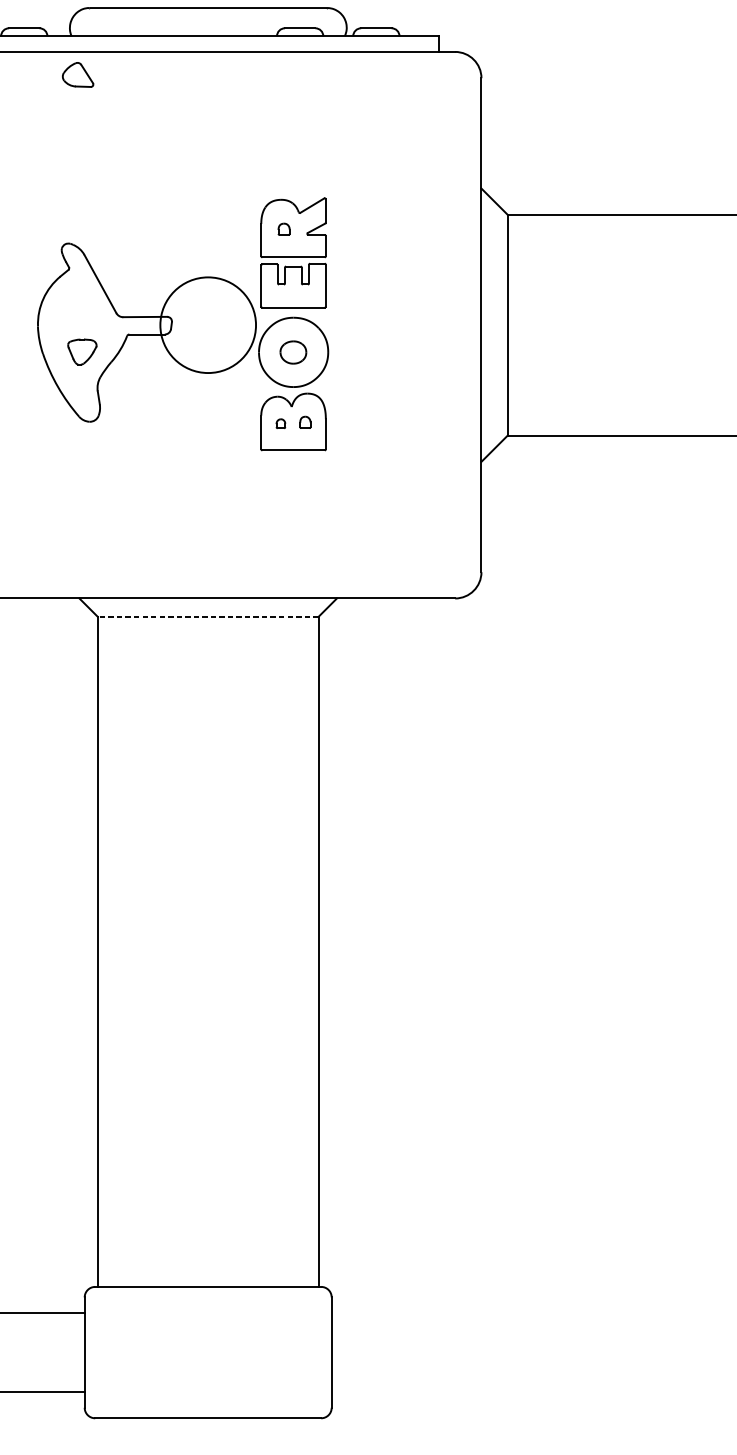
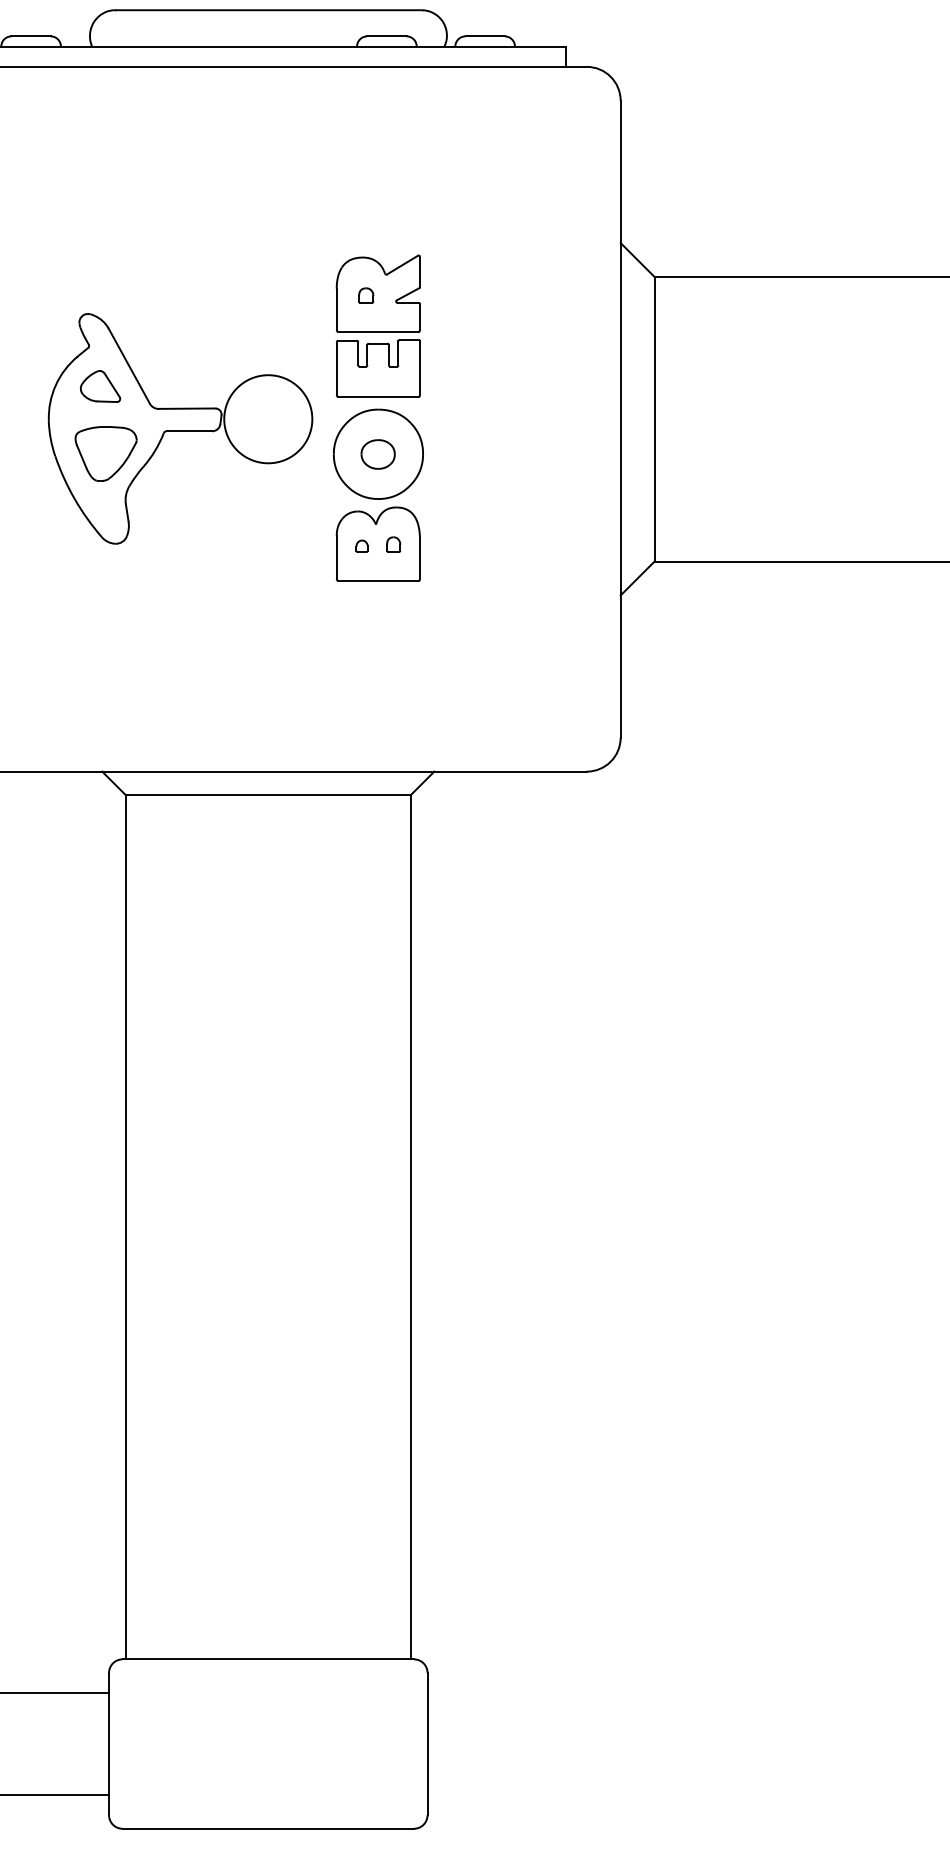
part: (78, 74) -> (100, 386), moved
circle: (208, 325) -> (268, 419), size x0.71
part: (81, 351) -> (105, 453), size x1.67
line: (207, 616) -> (267, 795), dashed -> solid

